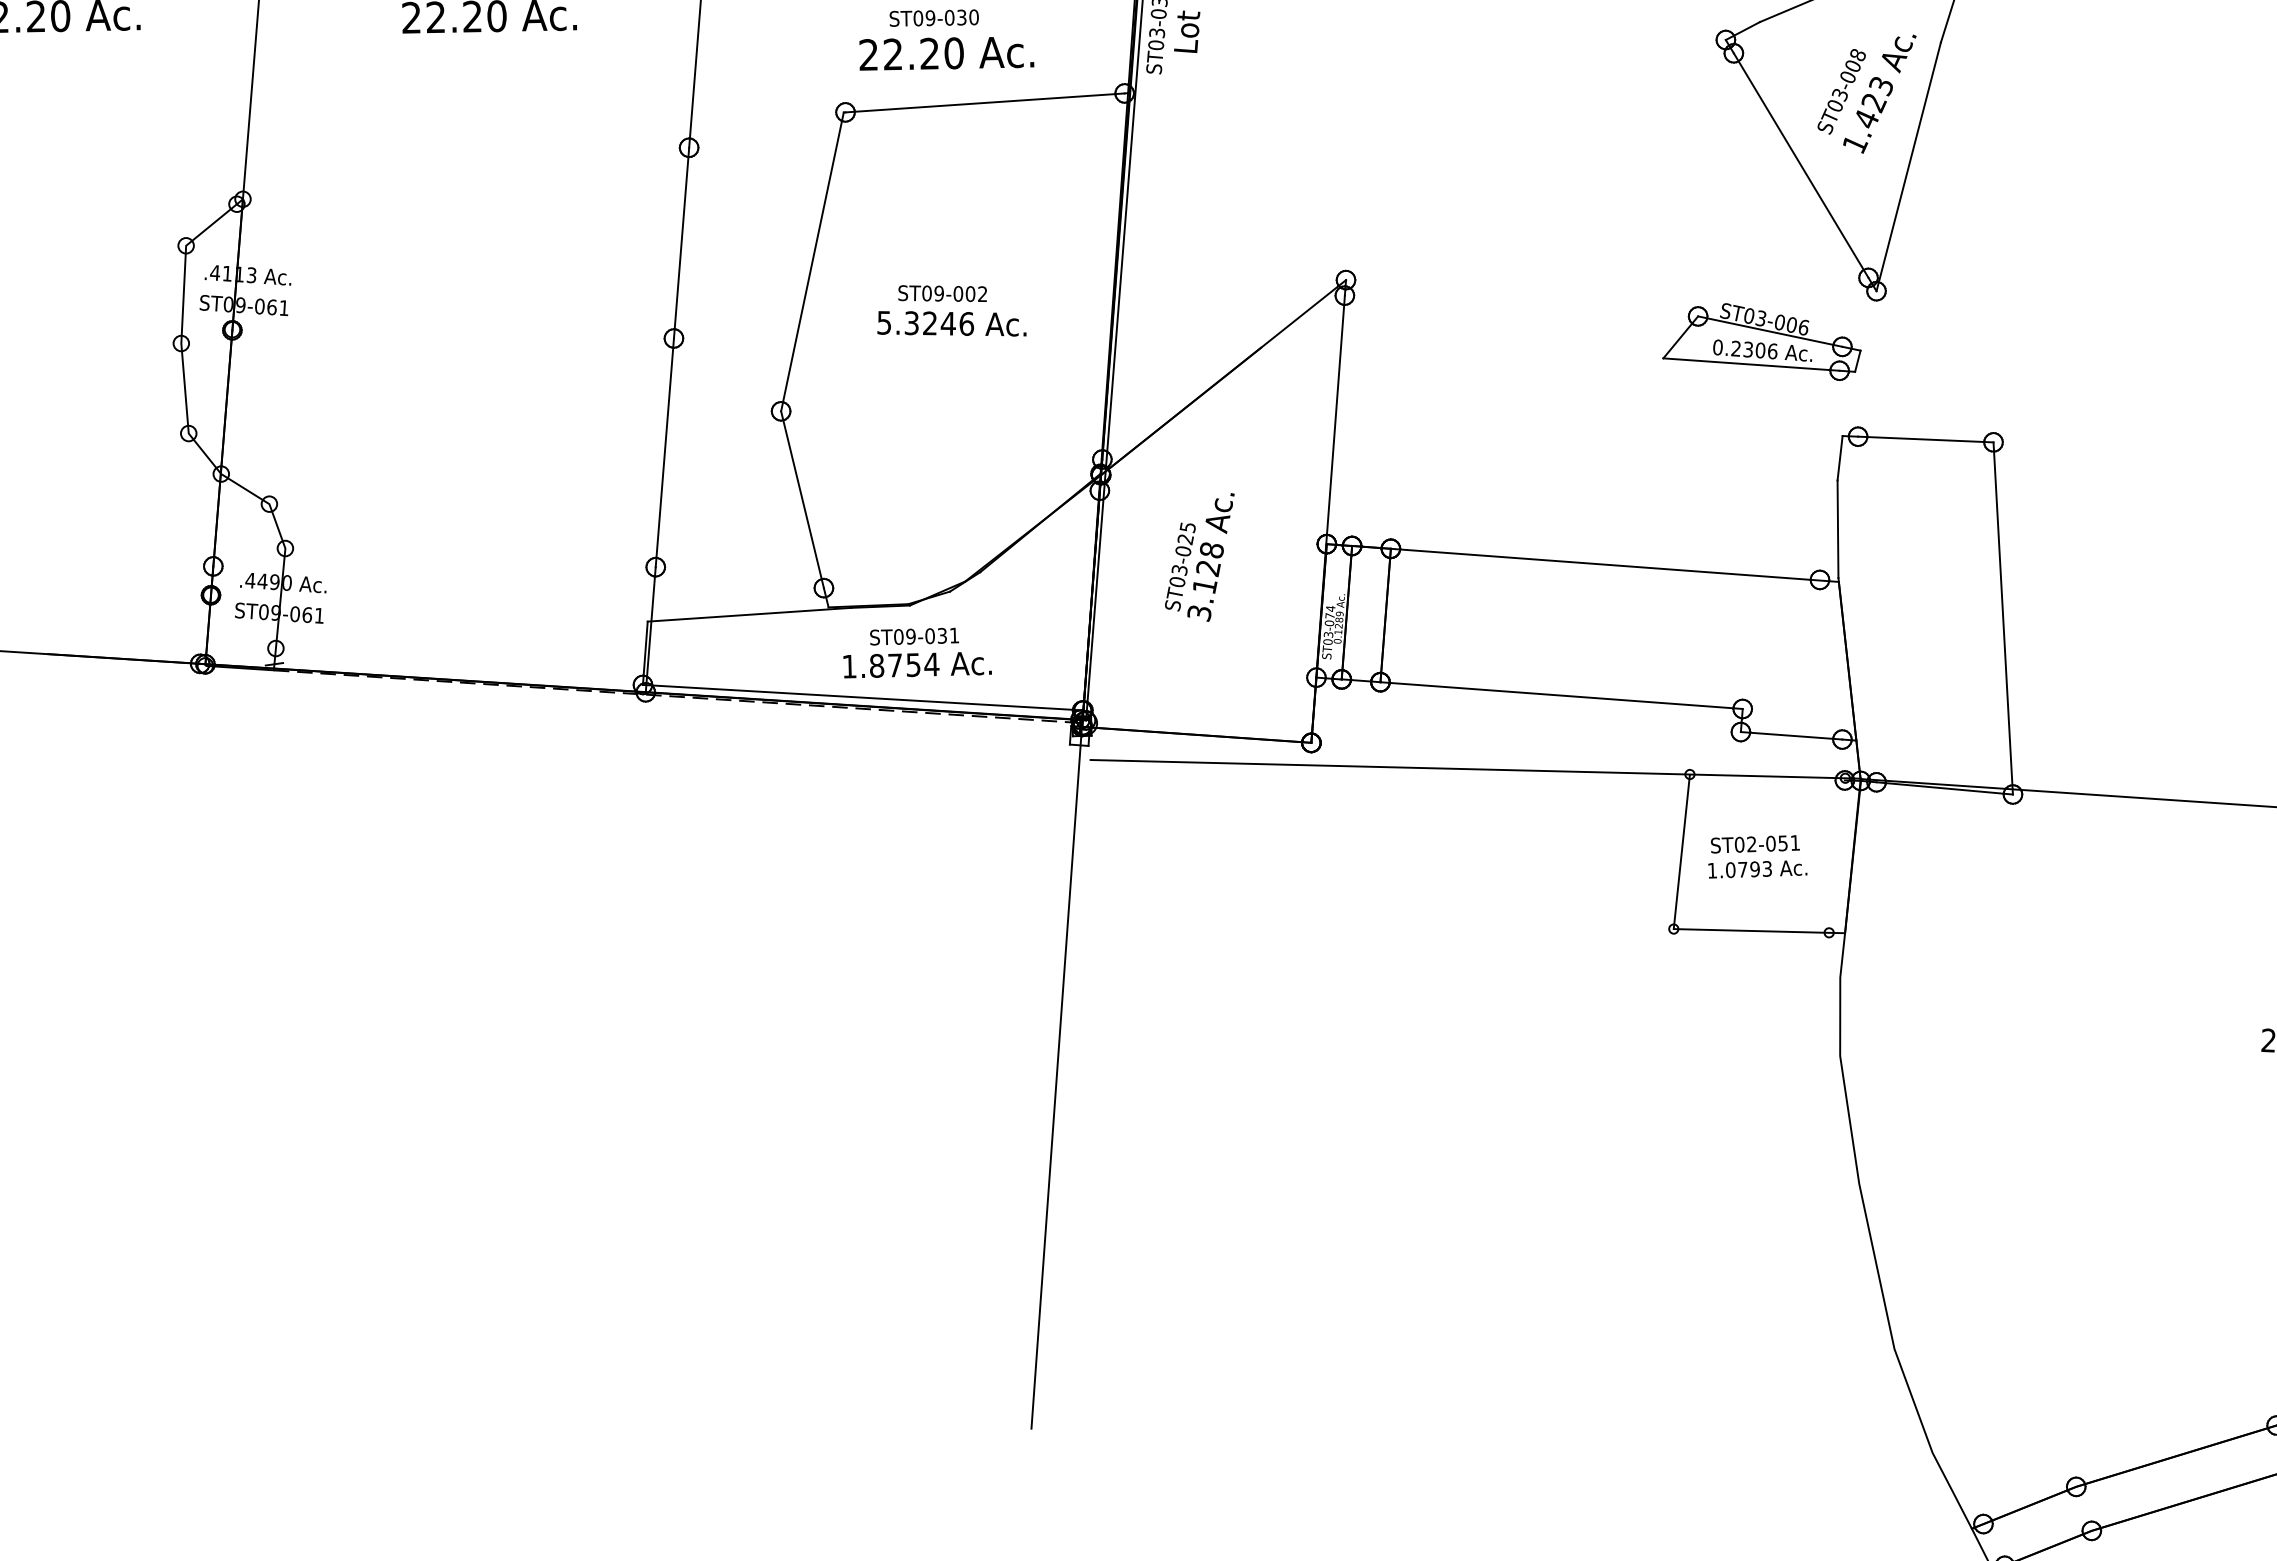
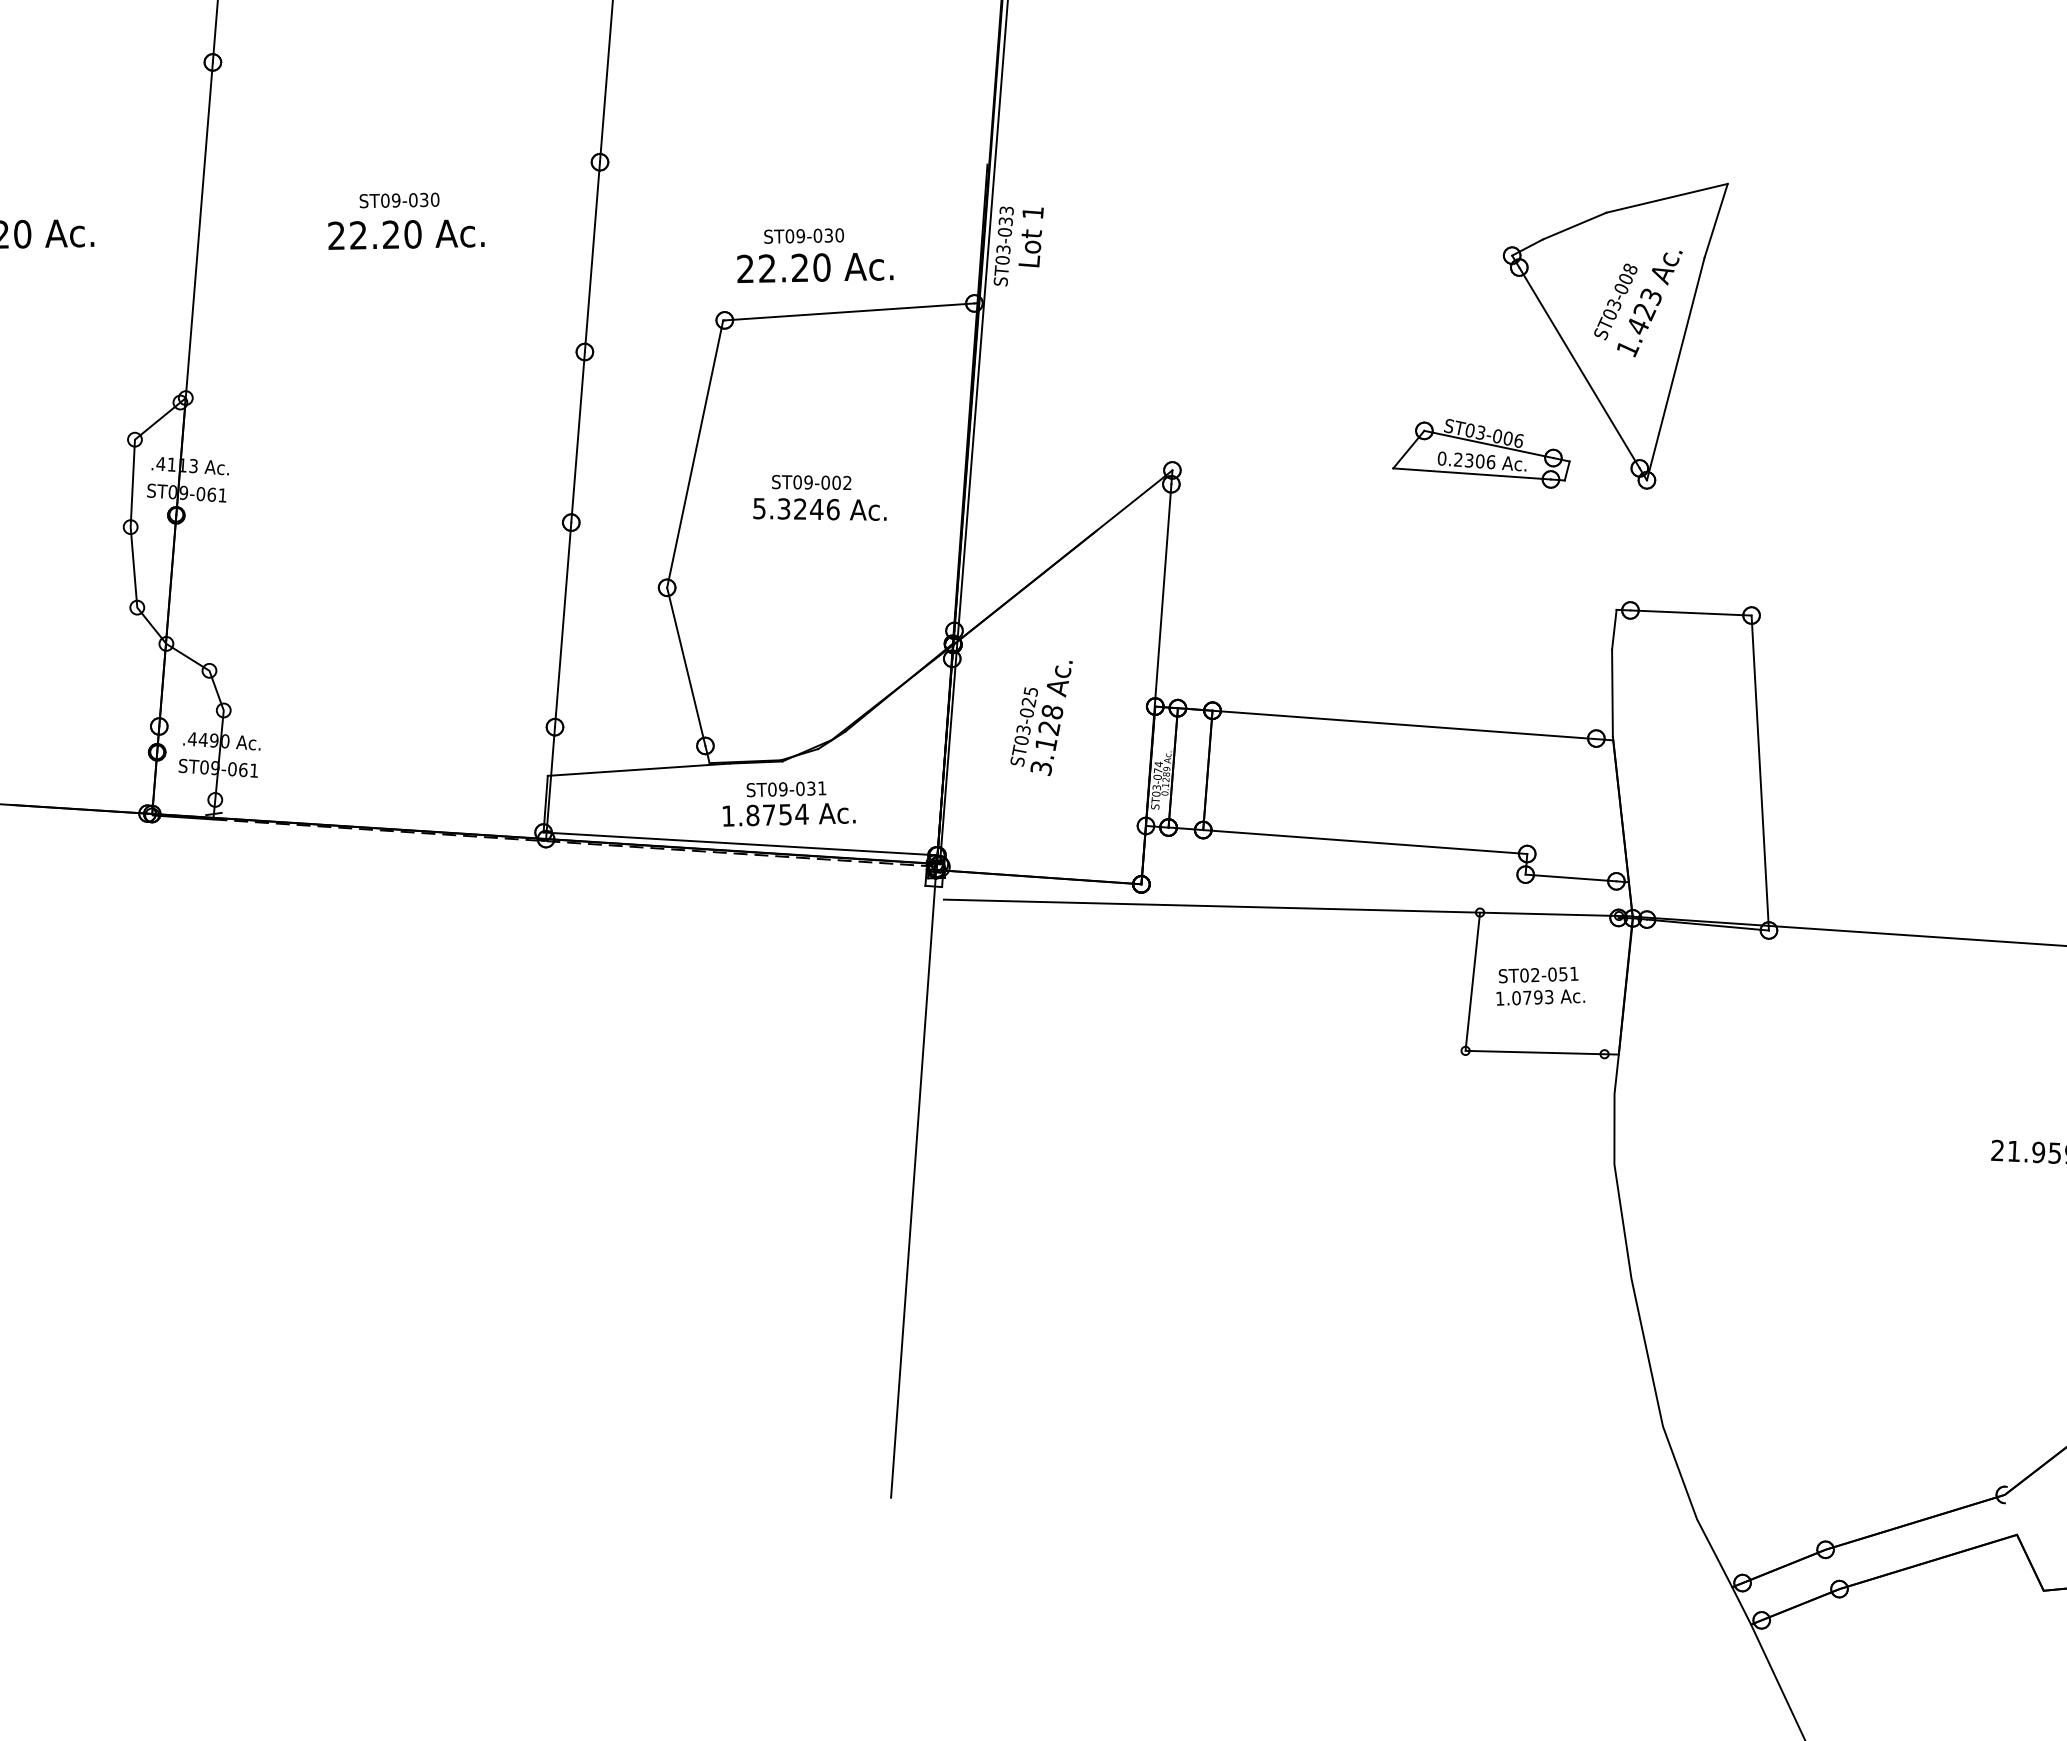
part: (1761, 341) -> (1481, 453), moved

